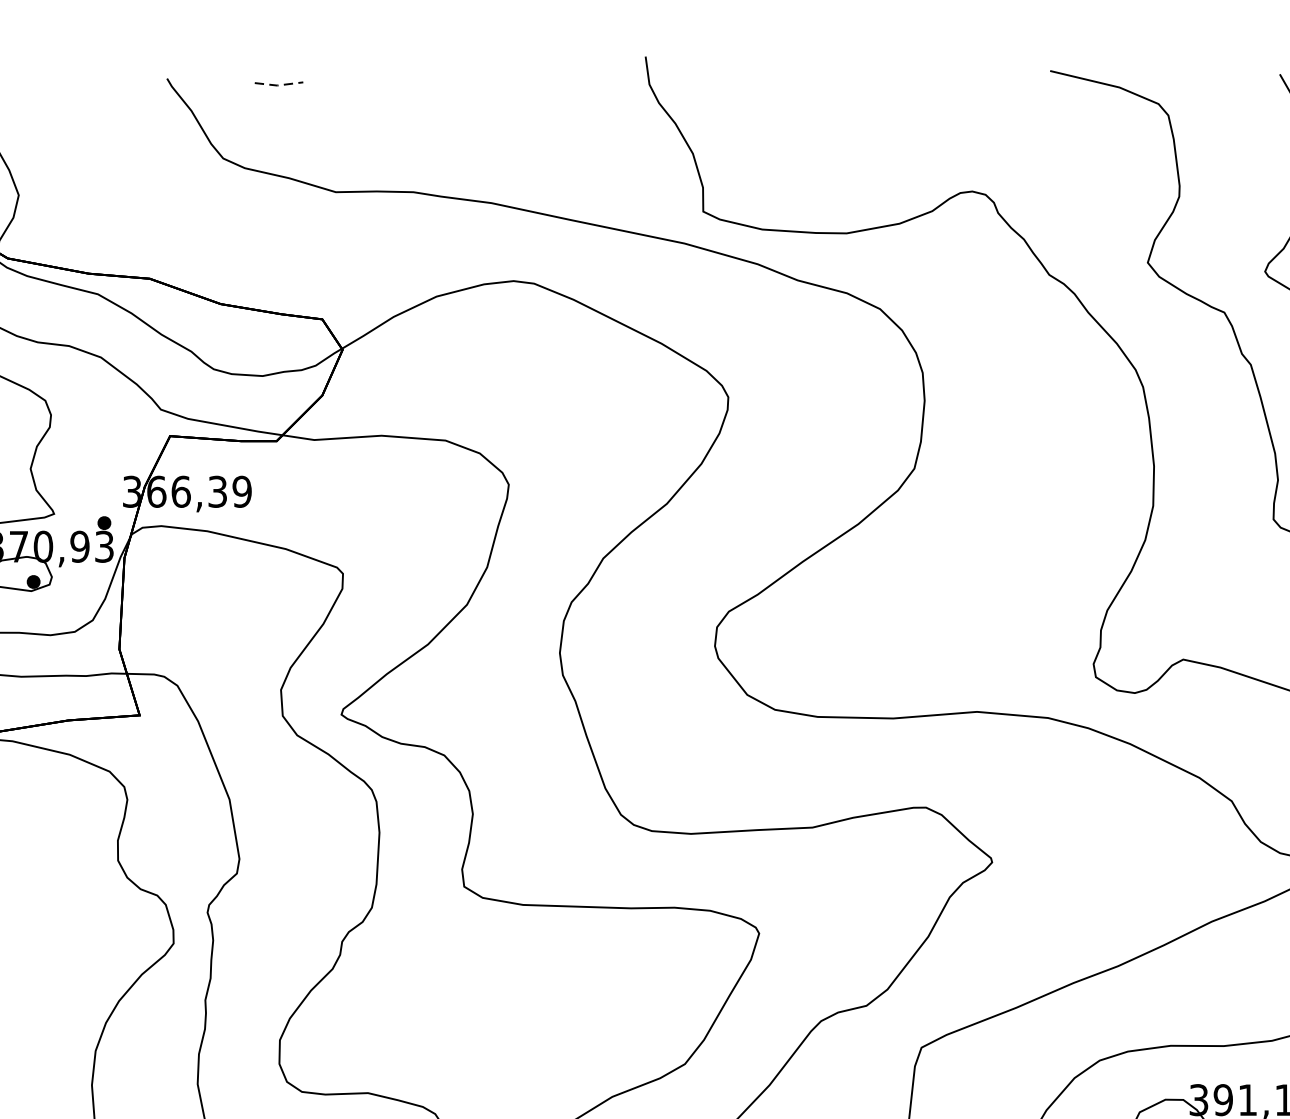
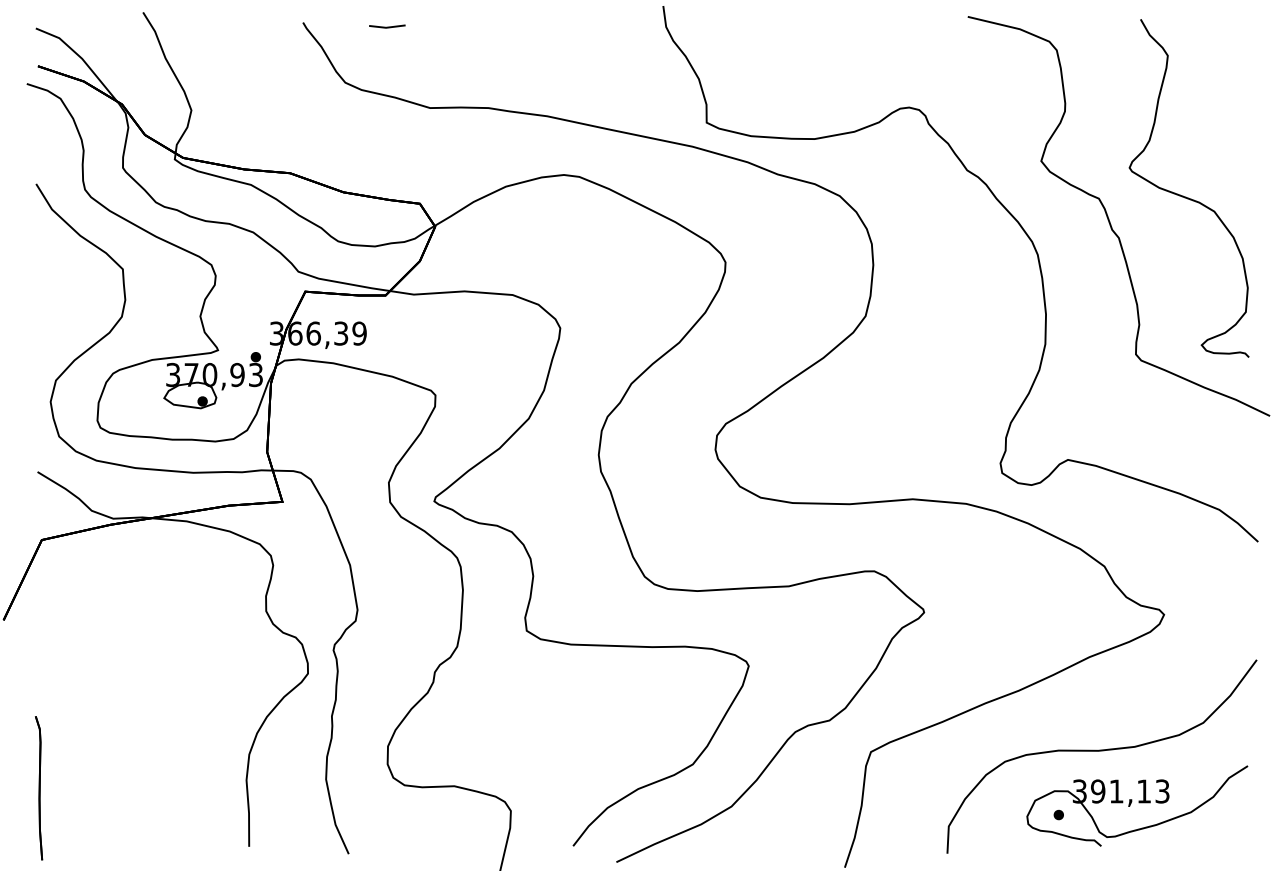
line: (279, 85) -> (387, 27), dashed -> solid

